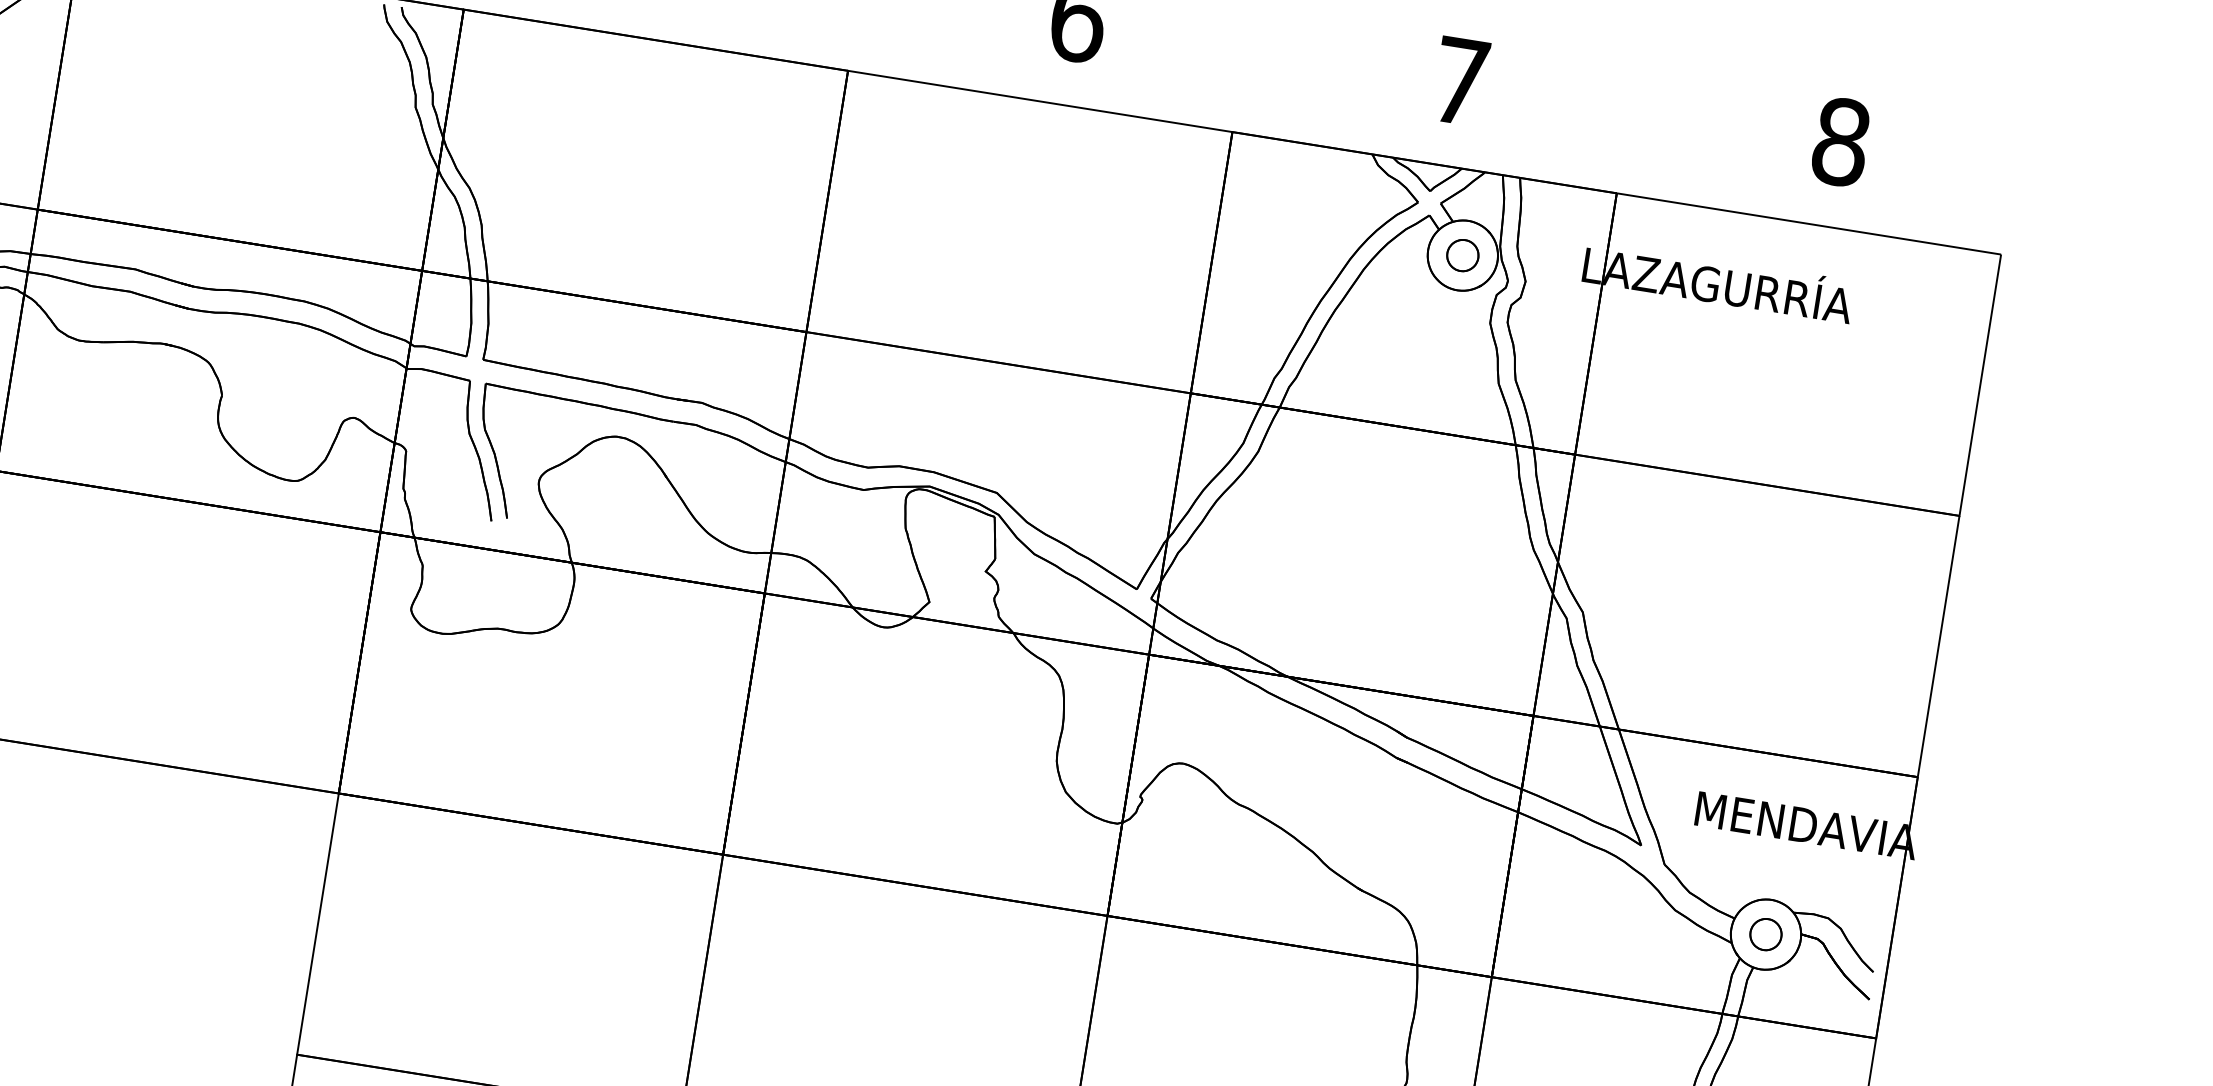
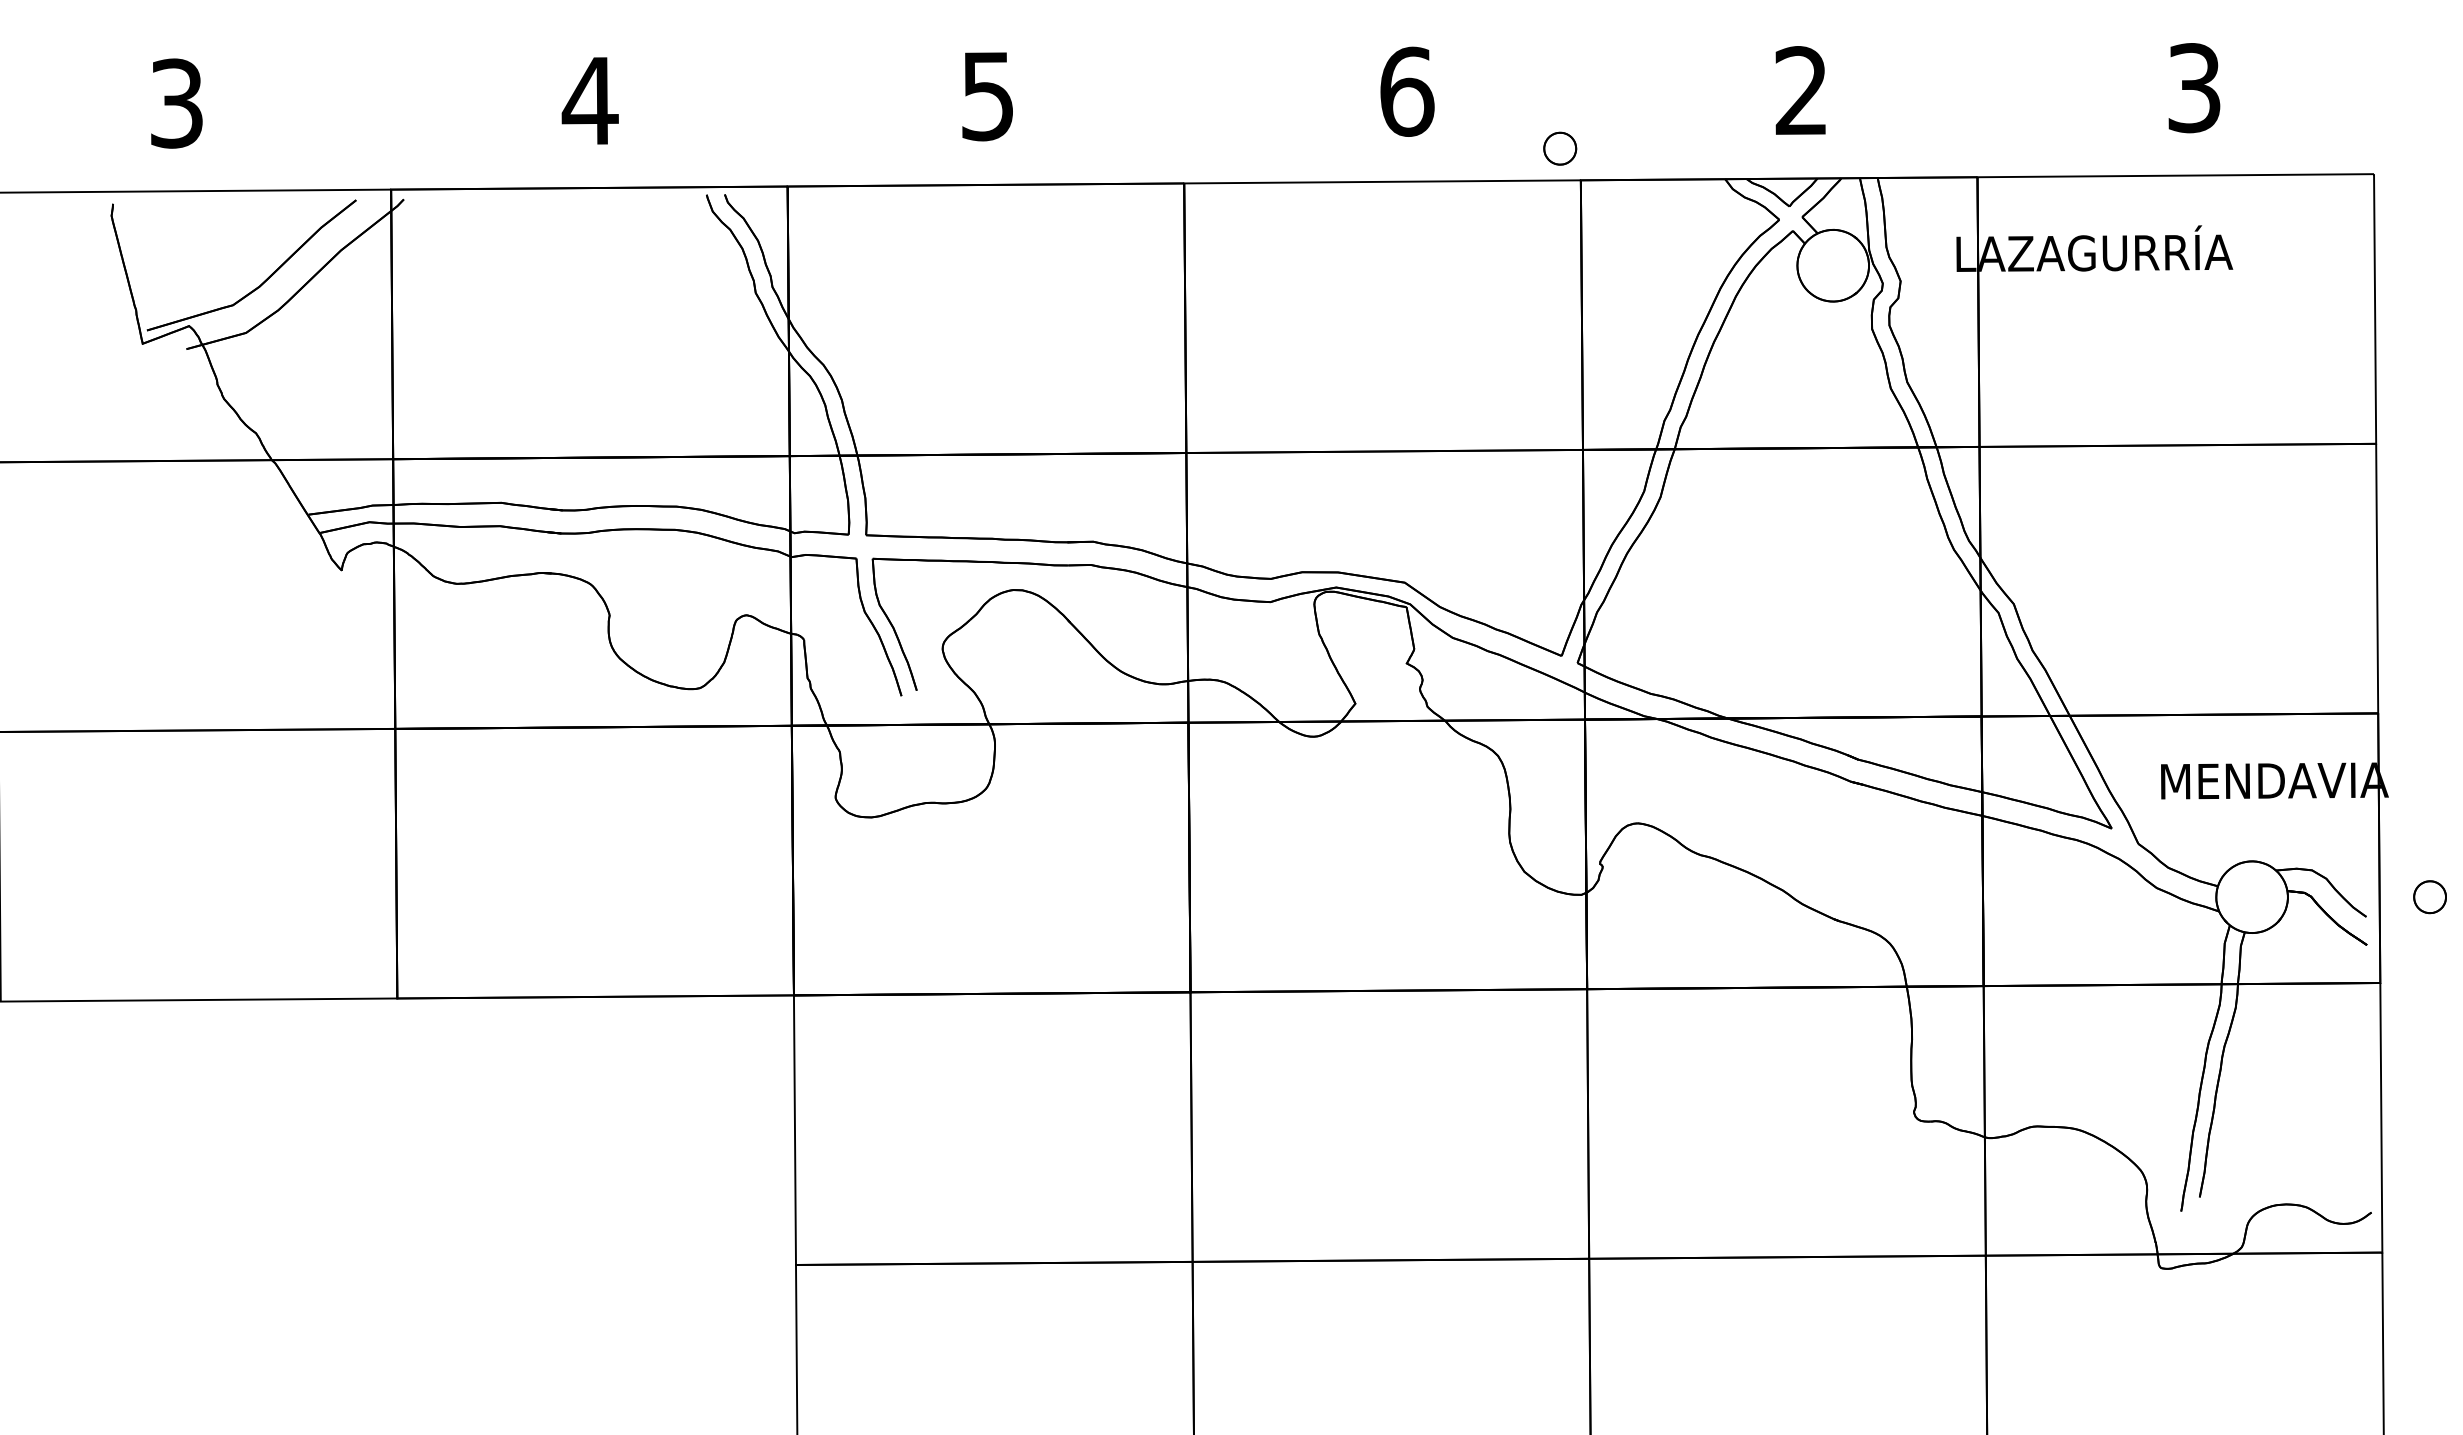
text: (1459, 80) -> (1800, 90), 7 -> 2
text: (1841, 142) -> (2194, 88), 8 -> 3
part: (1463, 255) -> (1560, 148), moved
part: (1765, 934) -> (2429, 897), moved

